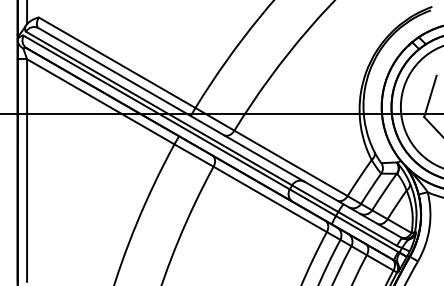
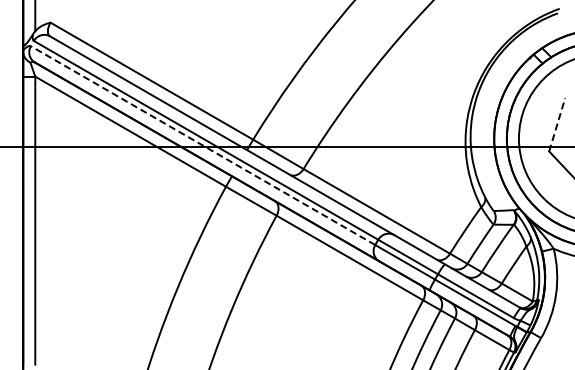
line: (430, 96) -> (557, 124), solid -> dashed
line: (157, 112) -> (203, 145), solid -> dashed

